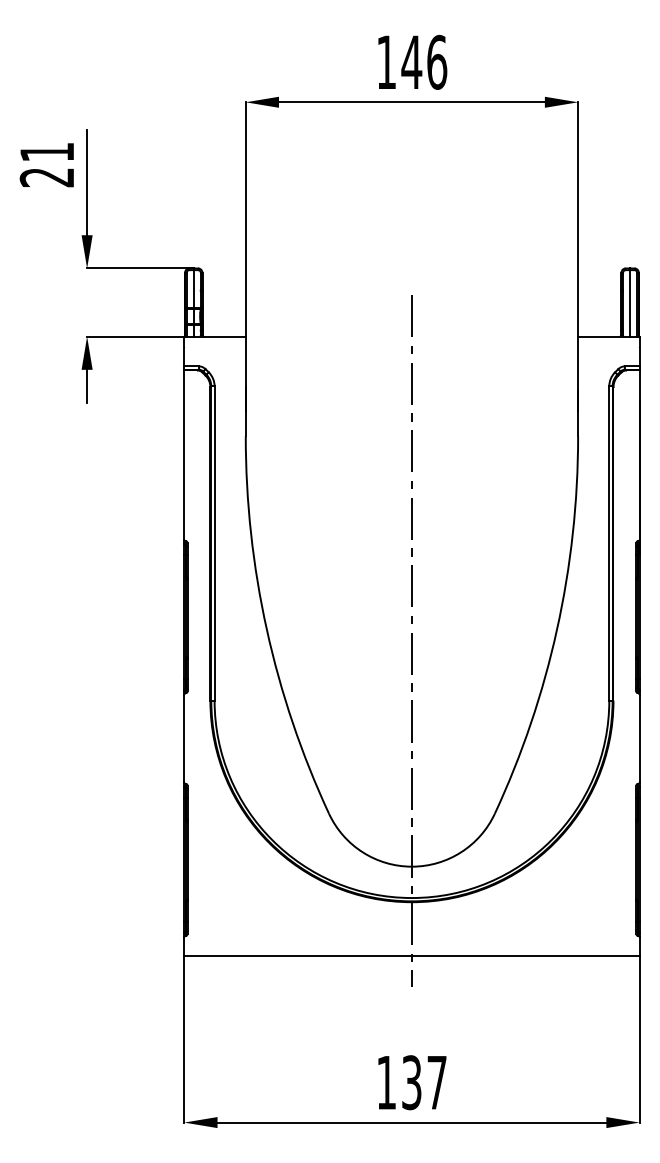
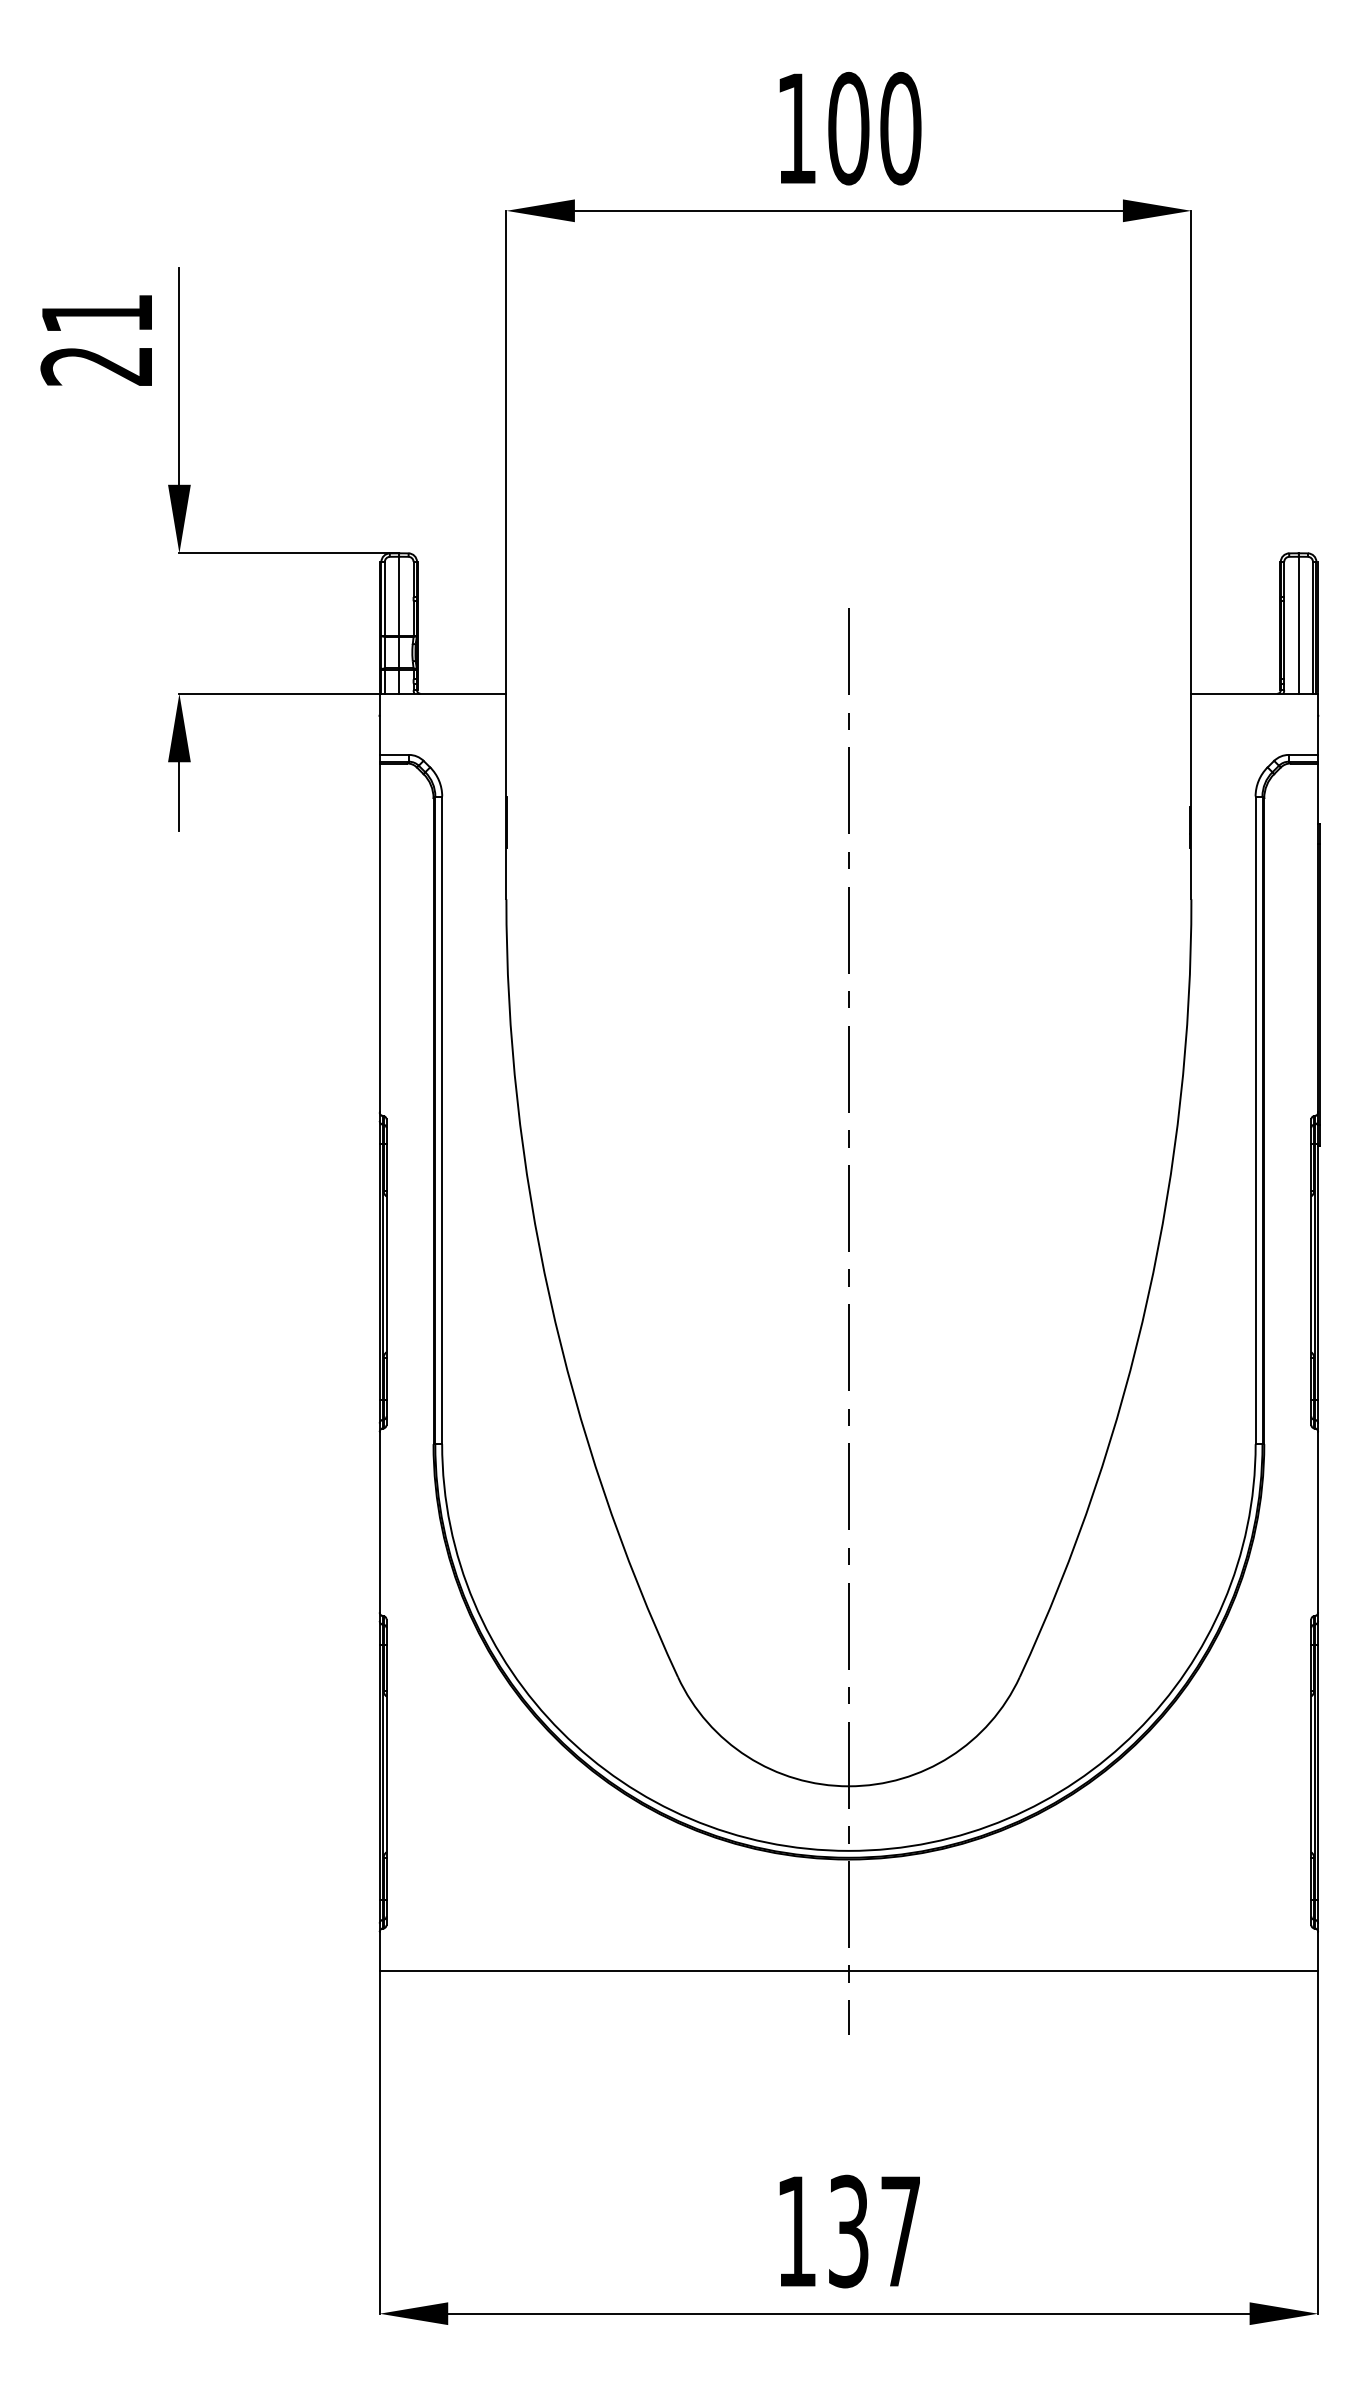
text: (424, 61) -> (874, 126), 146 -> 100

